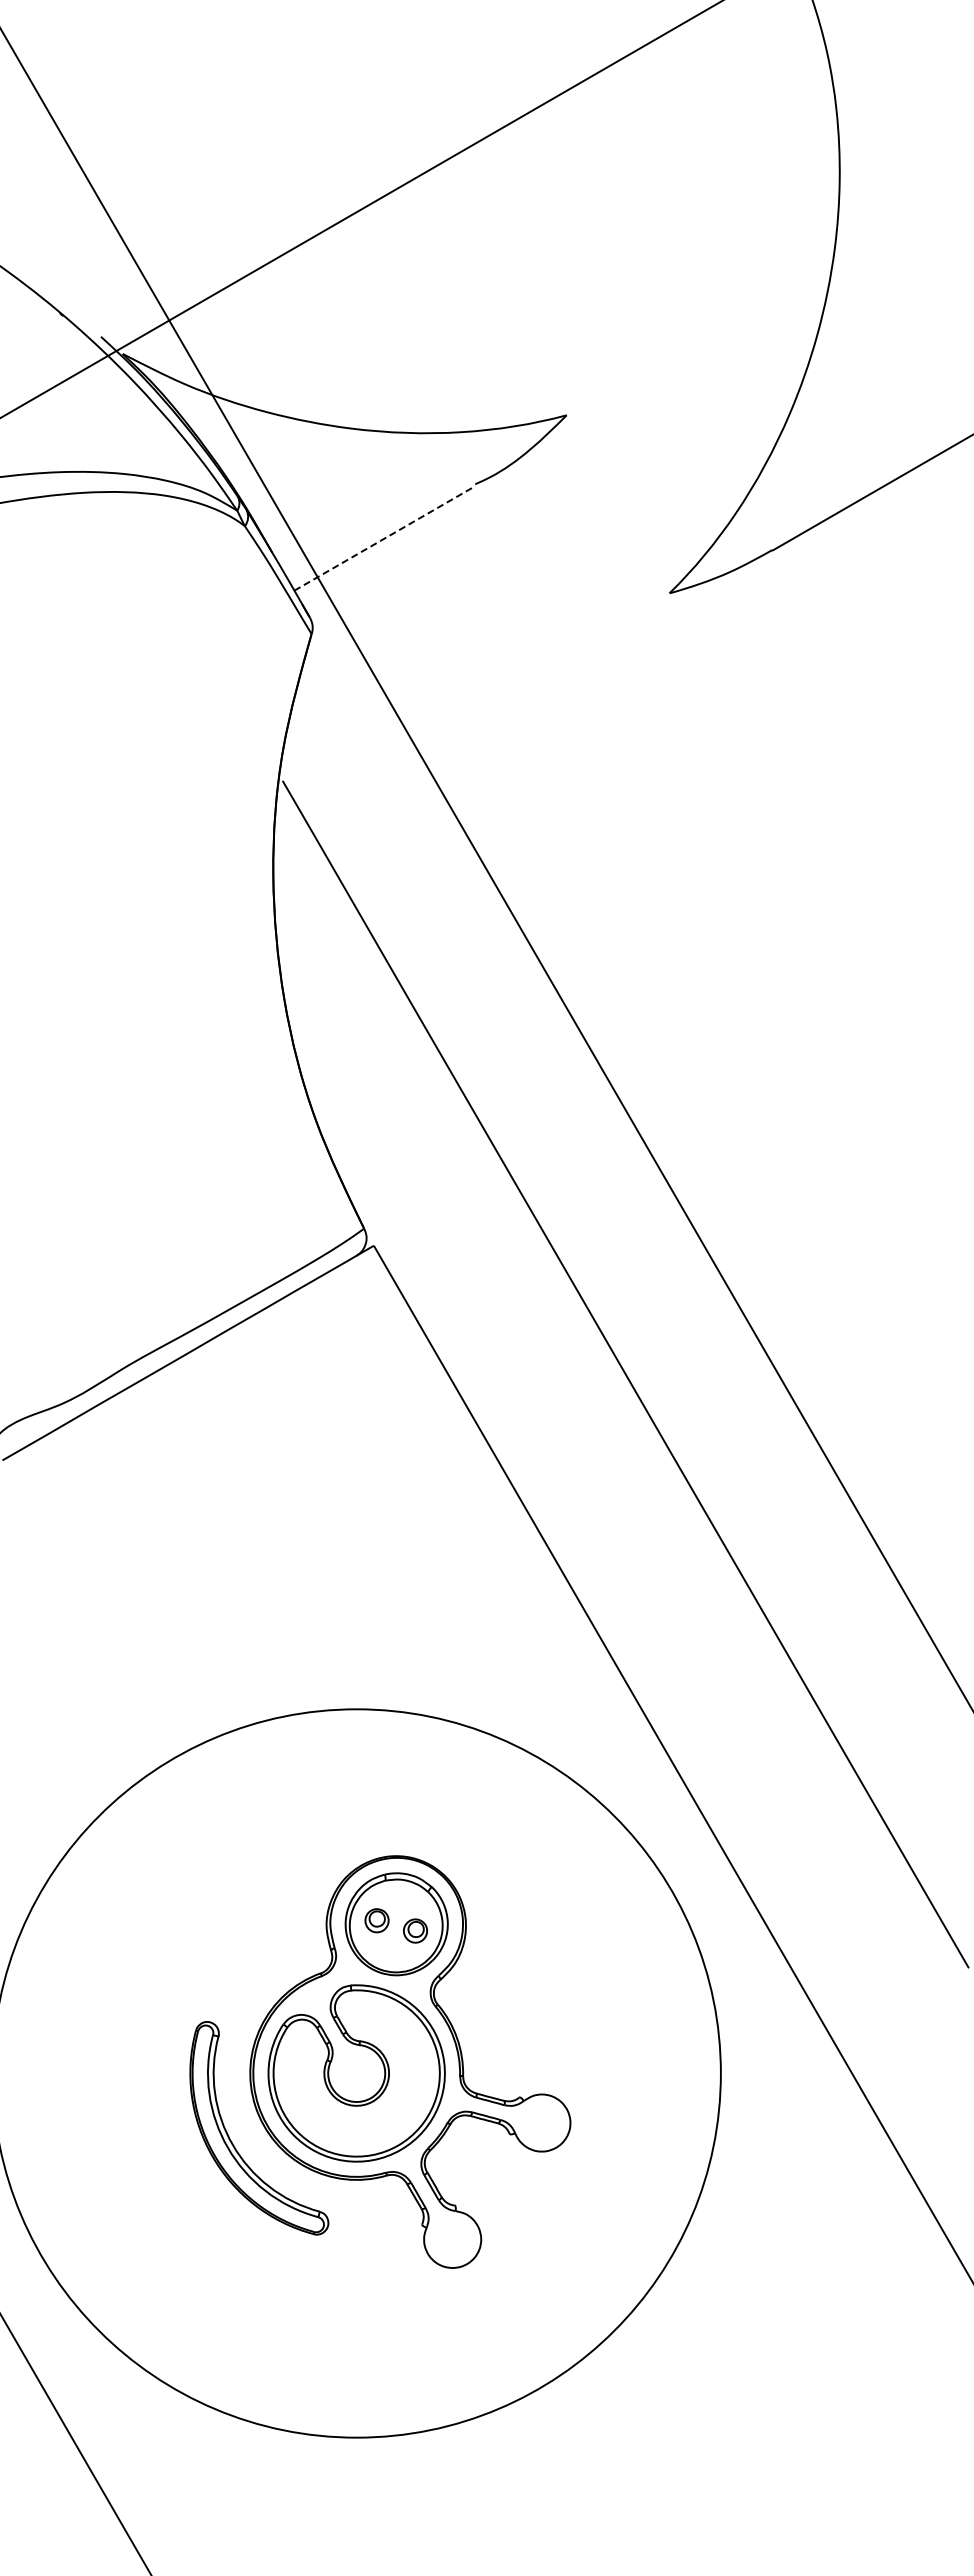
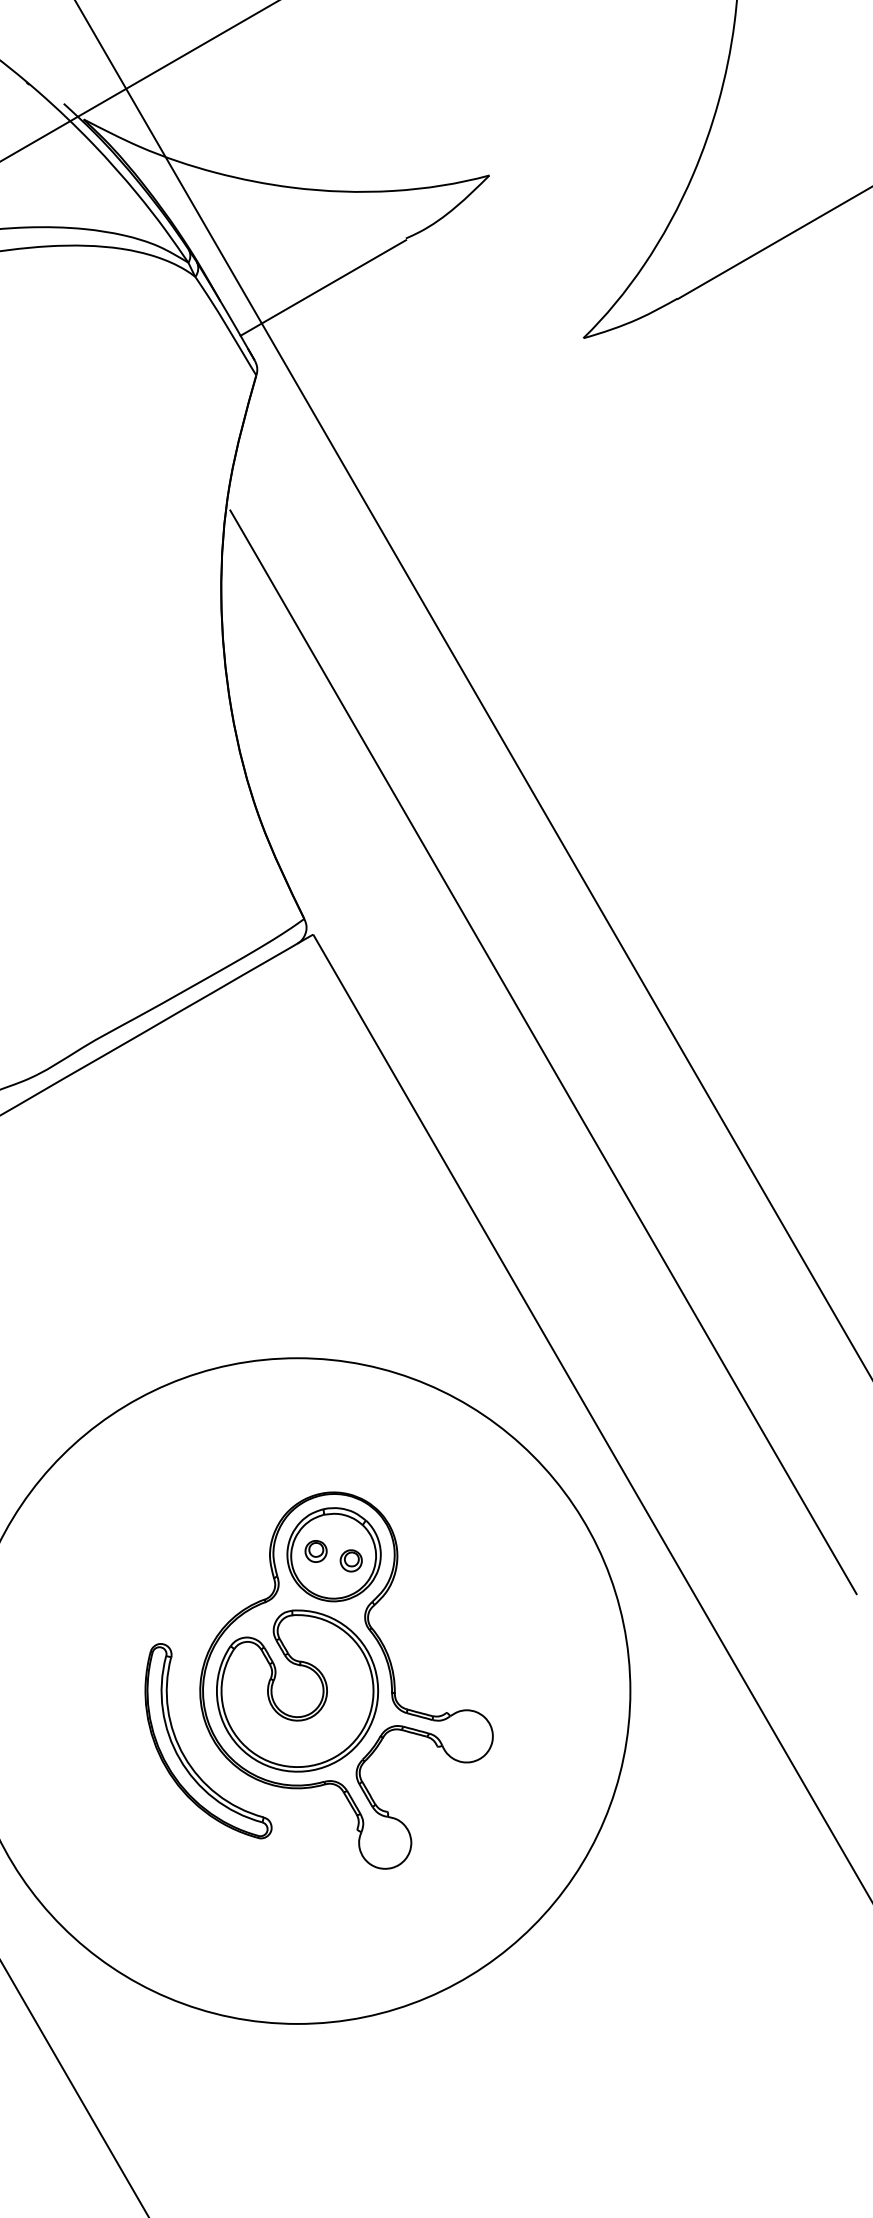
line: (384, 538) -> (322, 288), dashed -> solid

